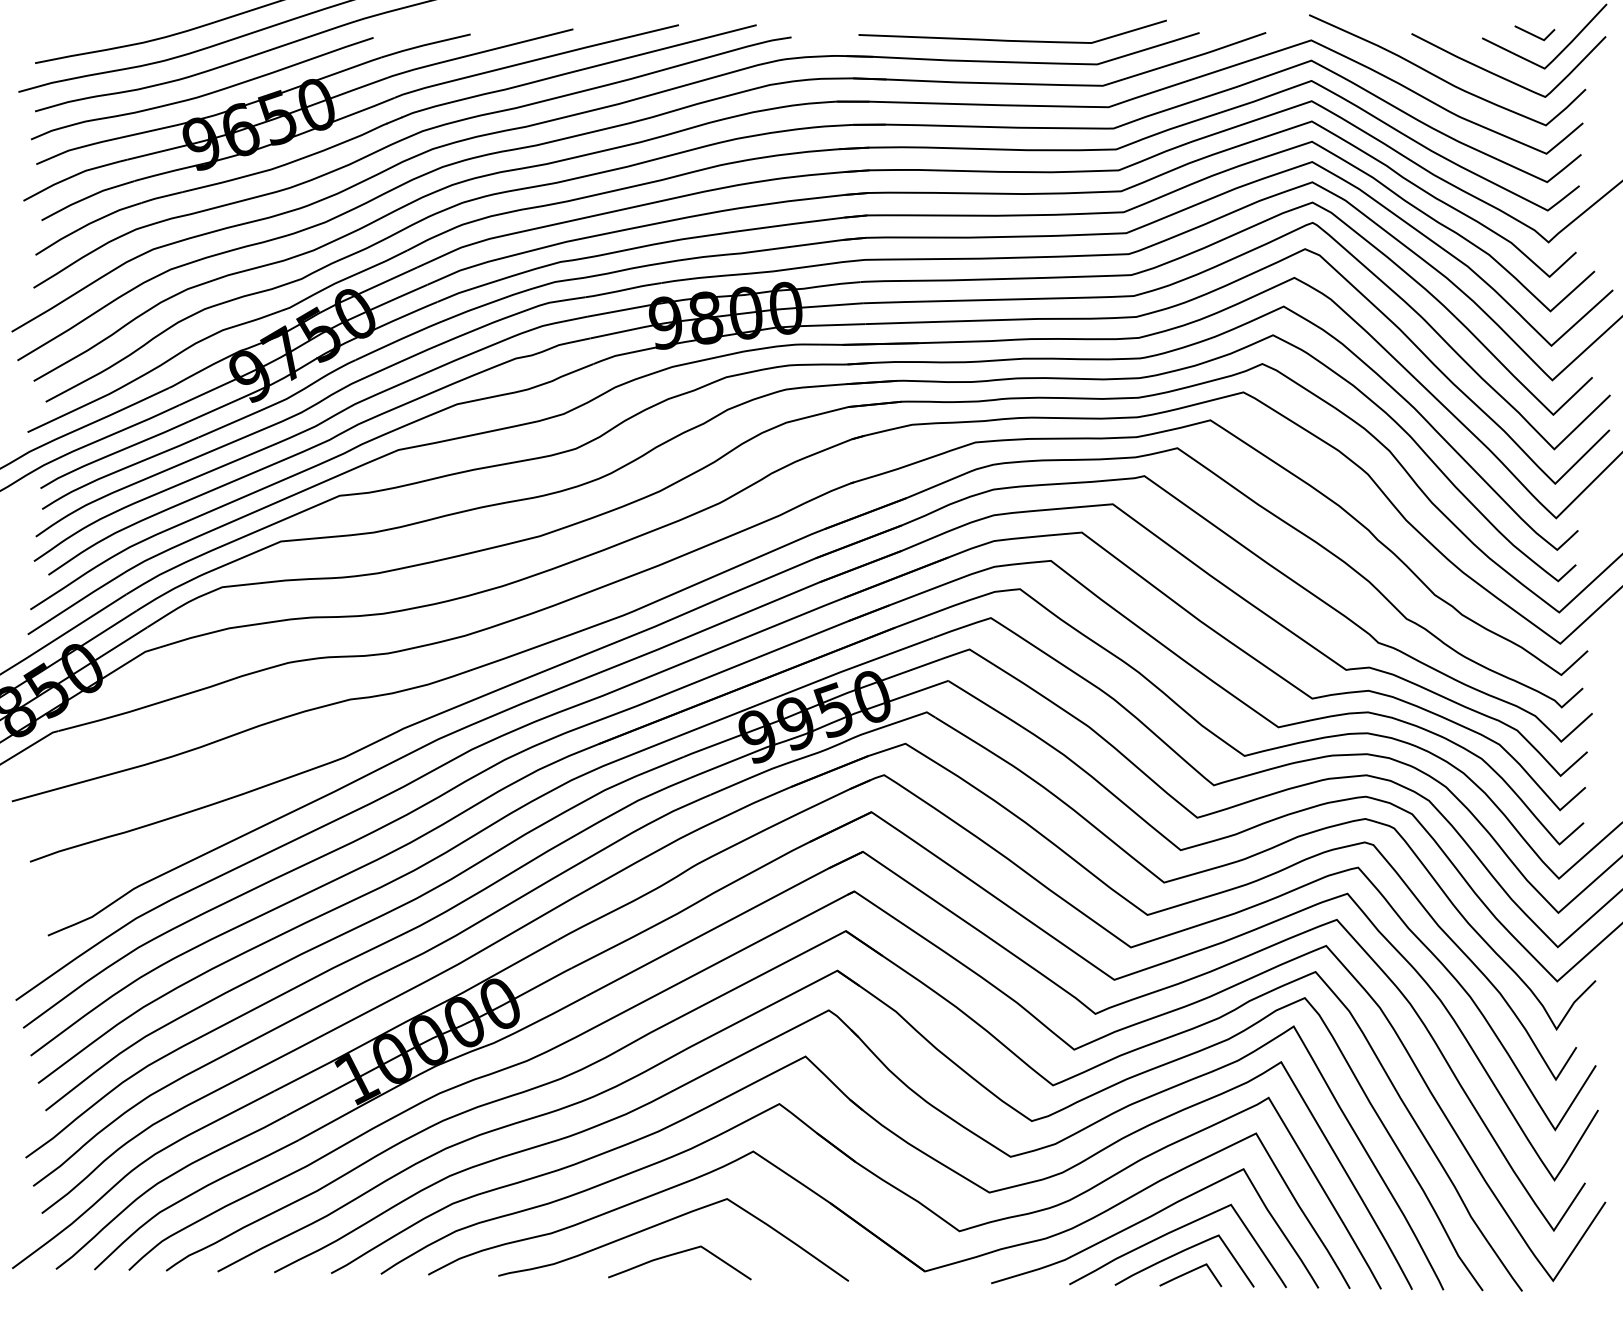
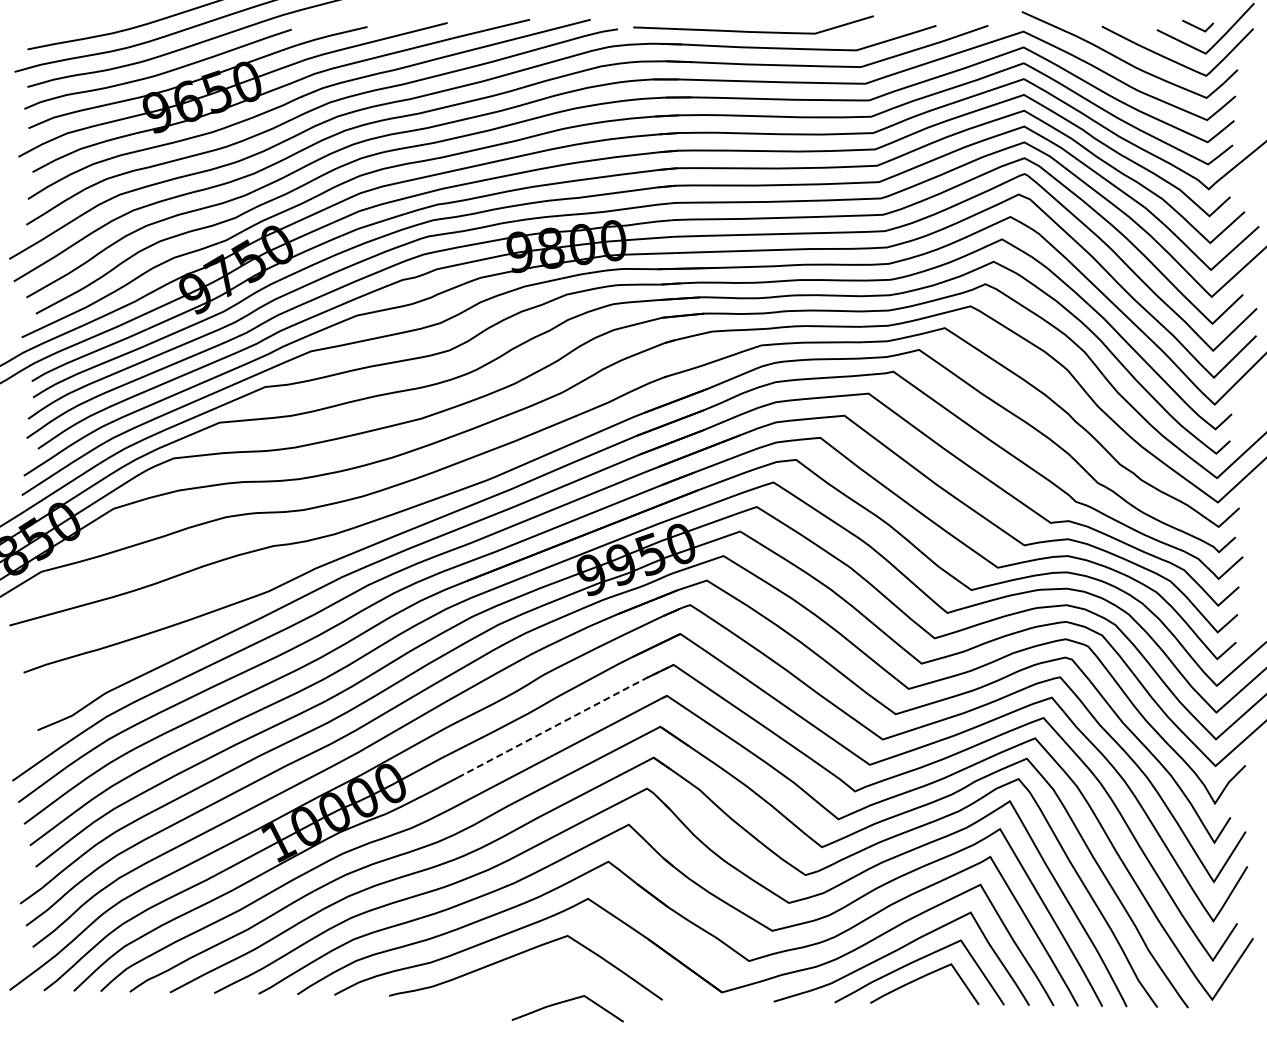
curve: (1012, 40) -> (753, 31), moved
line: (726, 921) -> (567, 719), solid -> dashed
curve: (676, 1254) -> (565, 1002), moved
curve: (1190, 1272) -> (929, 993), removed

